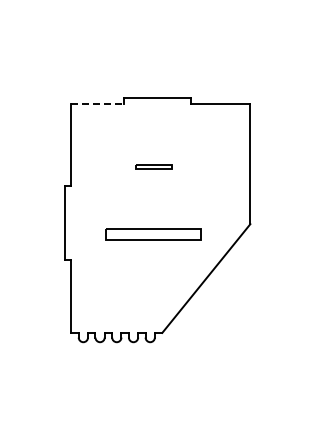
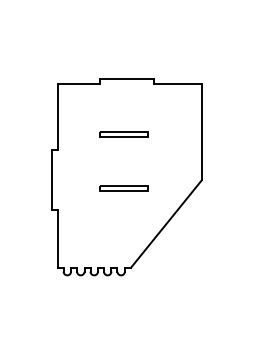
line: (98, 104) -> (79, 84), dashed -> solid
part: (153, 167) -> (123, 134), size x1.67
part: (153, 233) -> (123, 187), size x0.62

